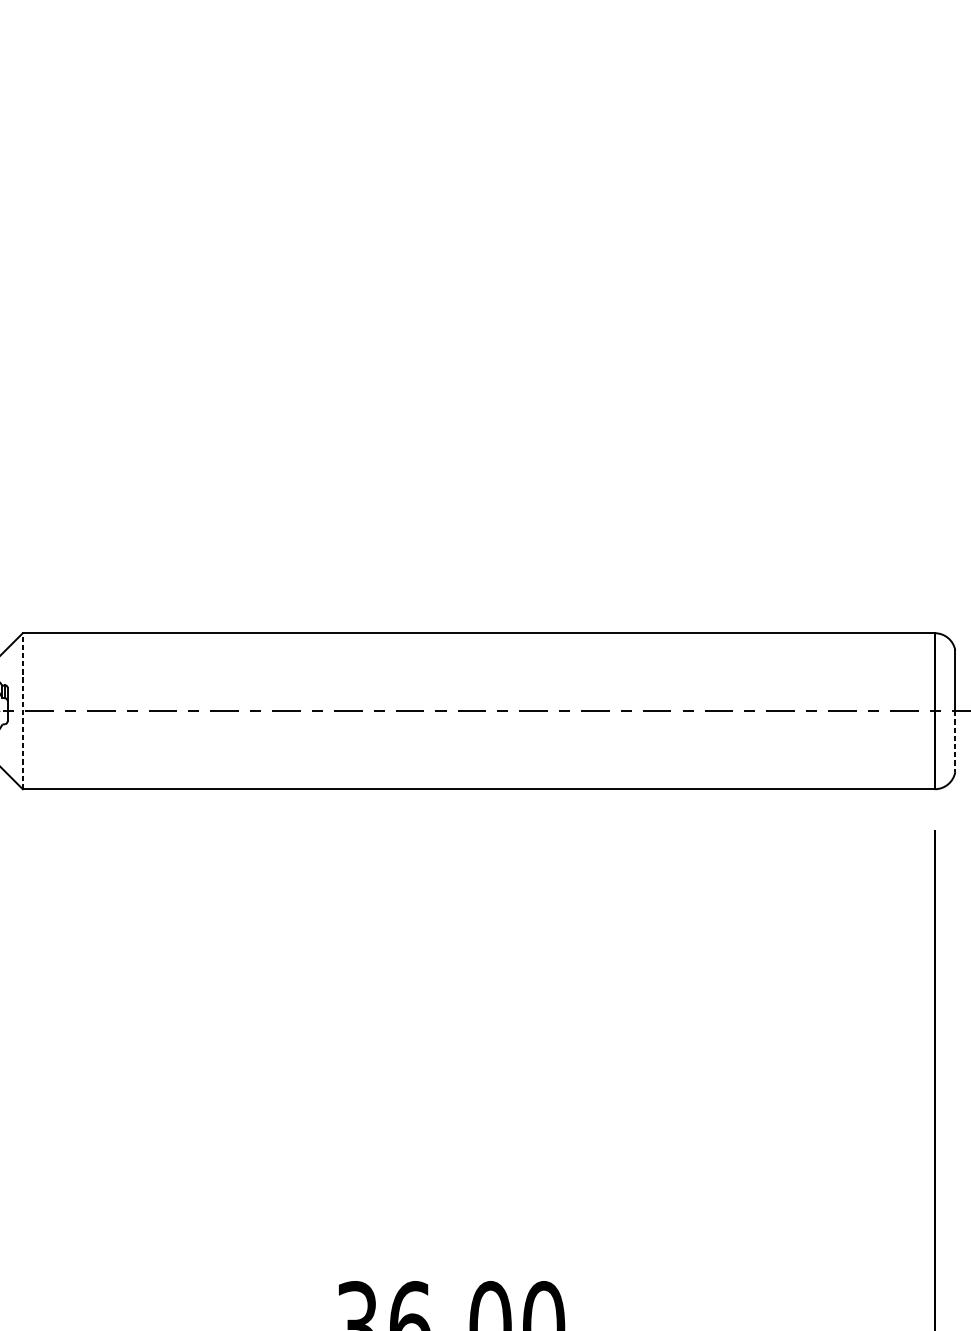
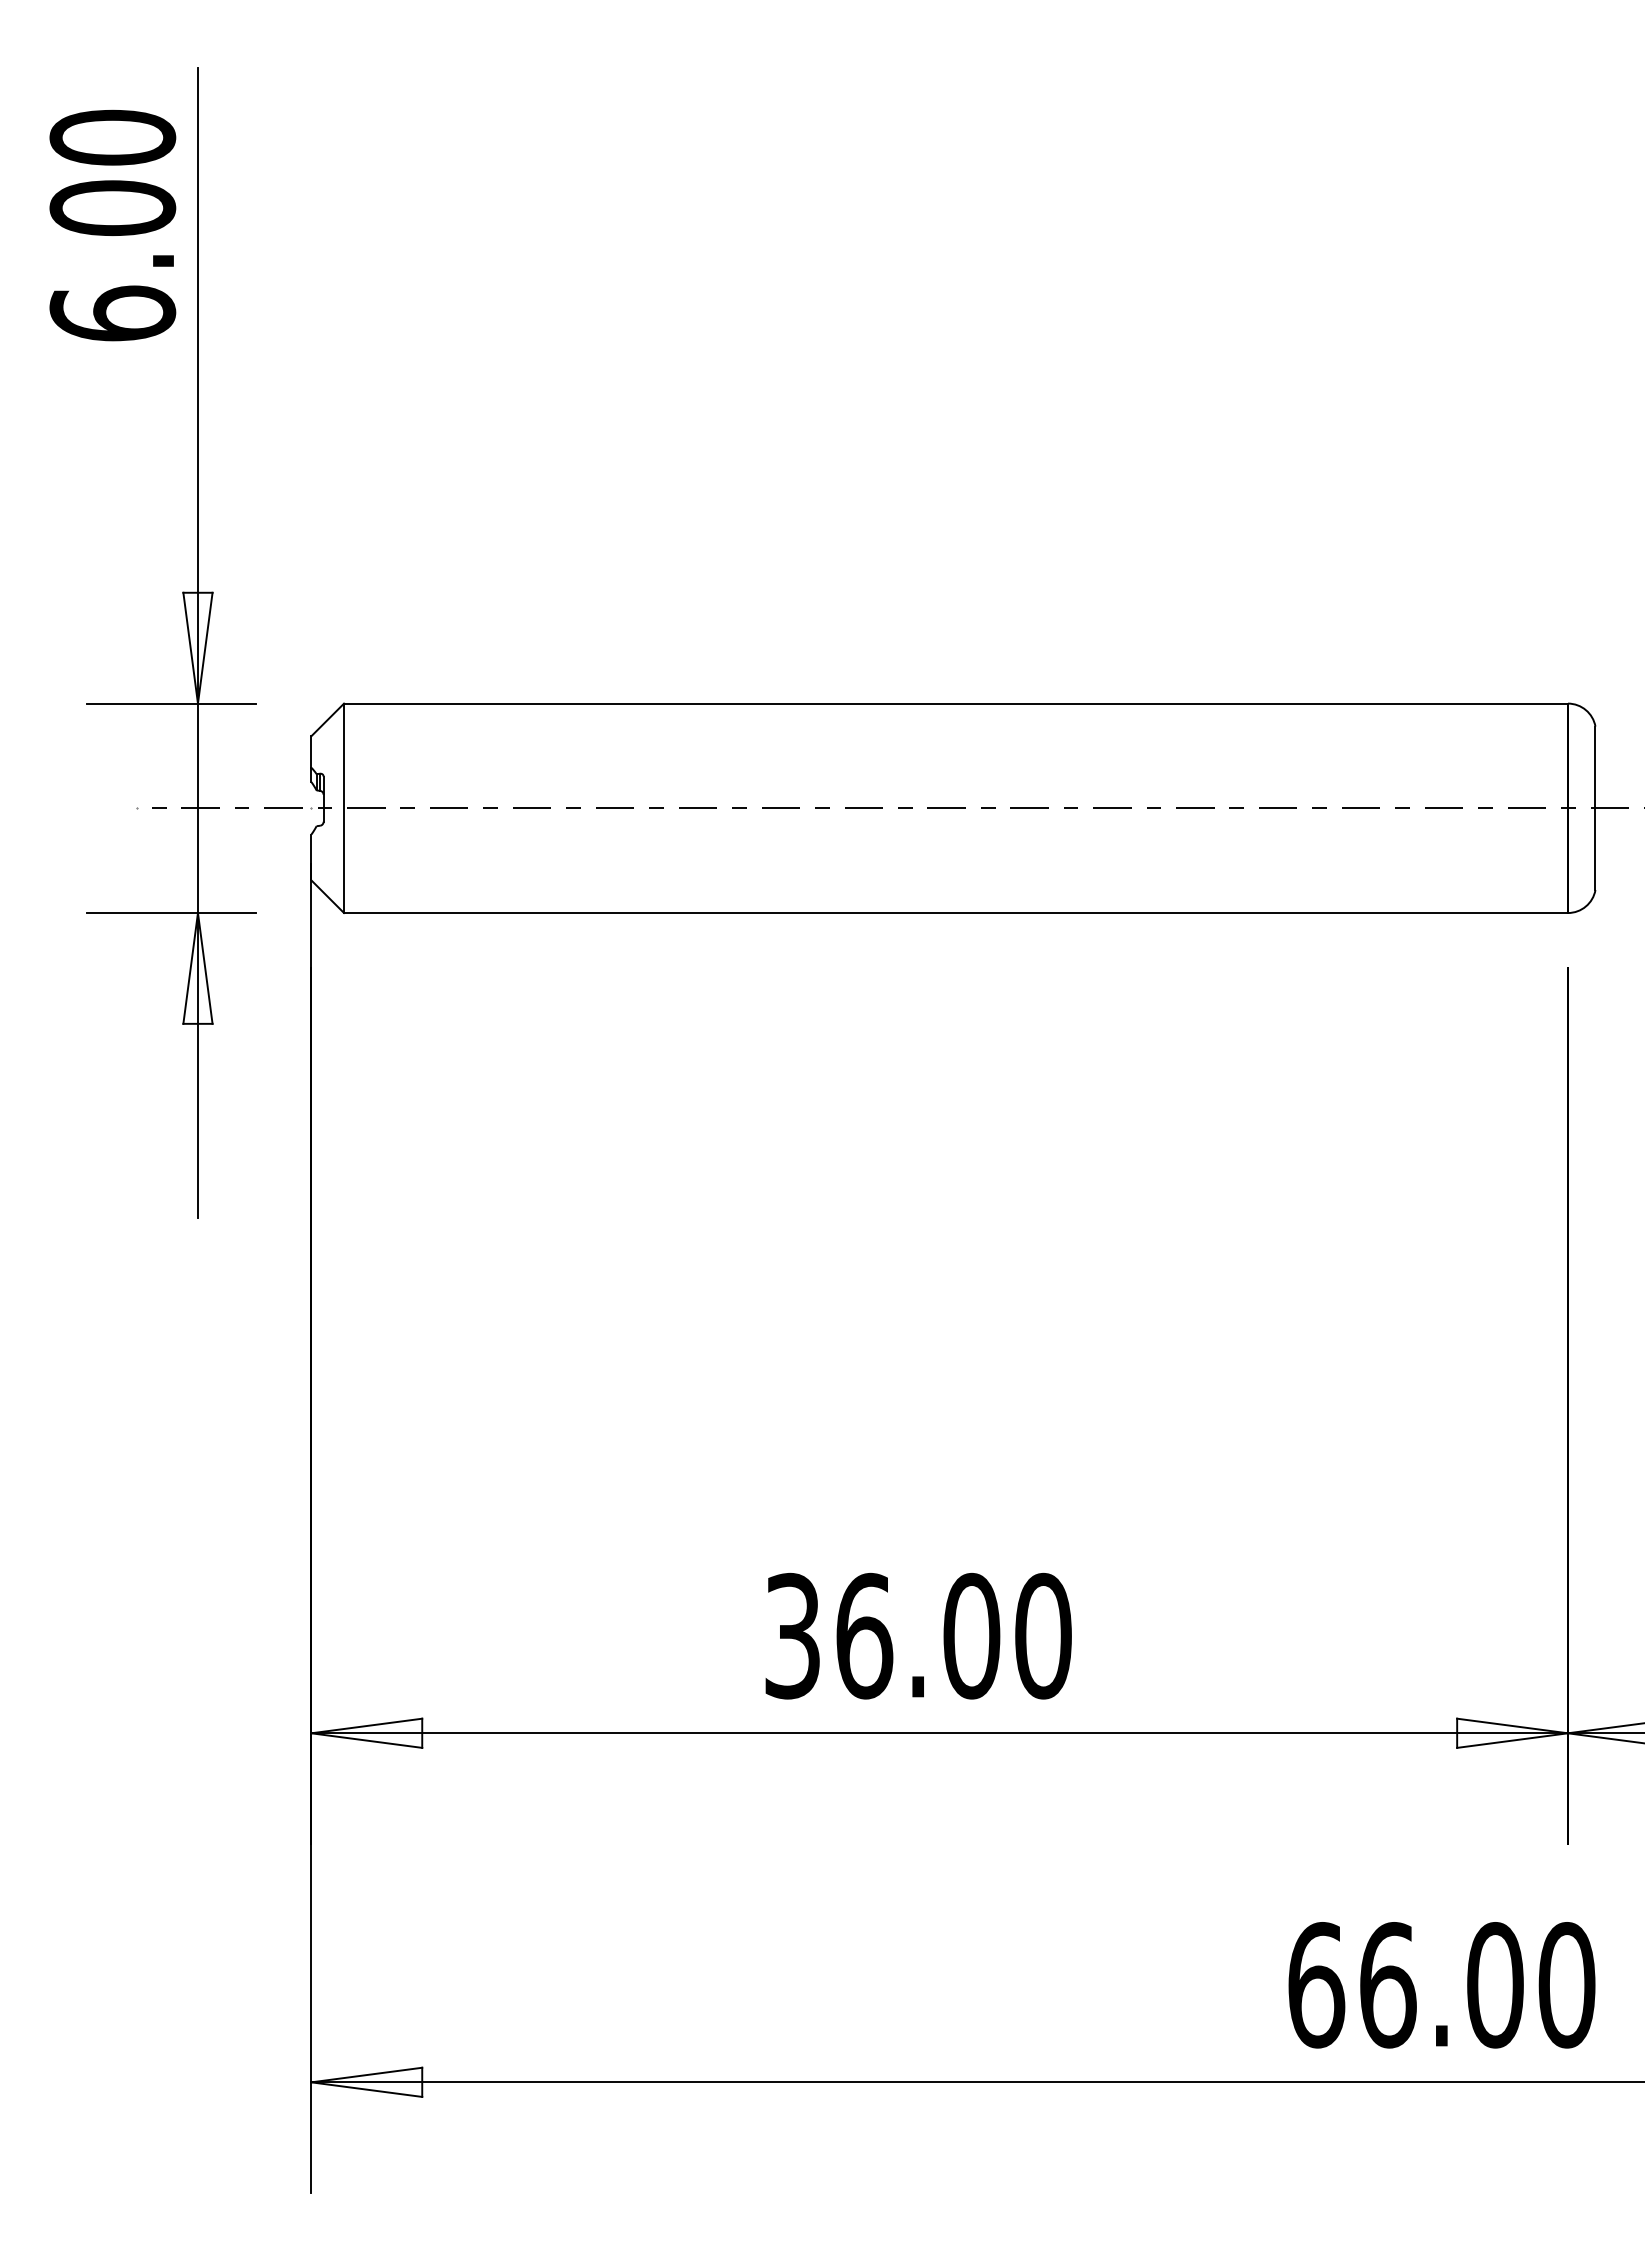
line: (23, 711) -> (344, 808), dashed -> solid
line: (955, 741) -> (1595, 849), dashed -> solid

